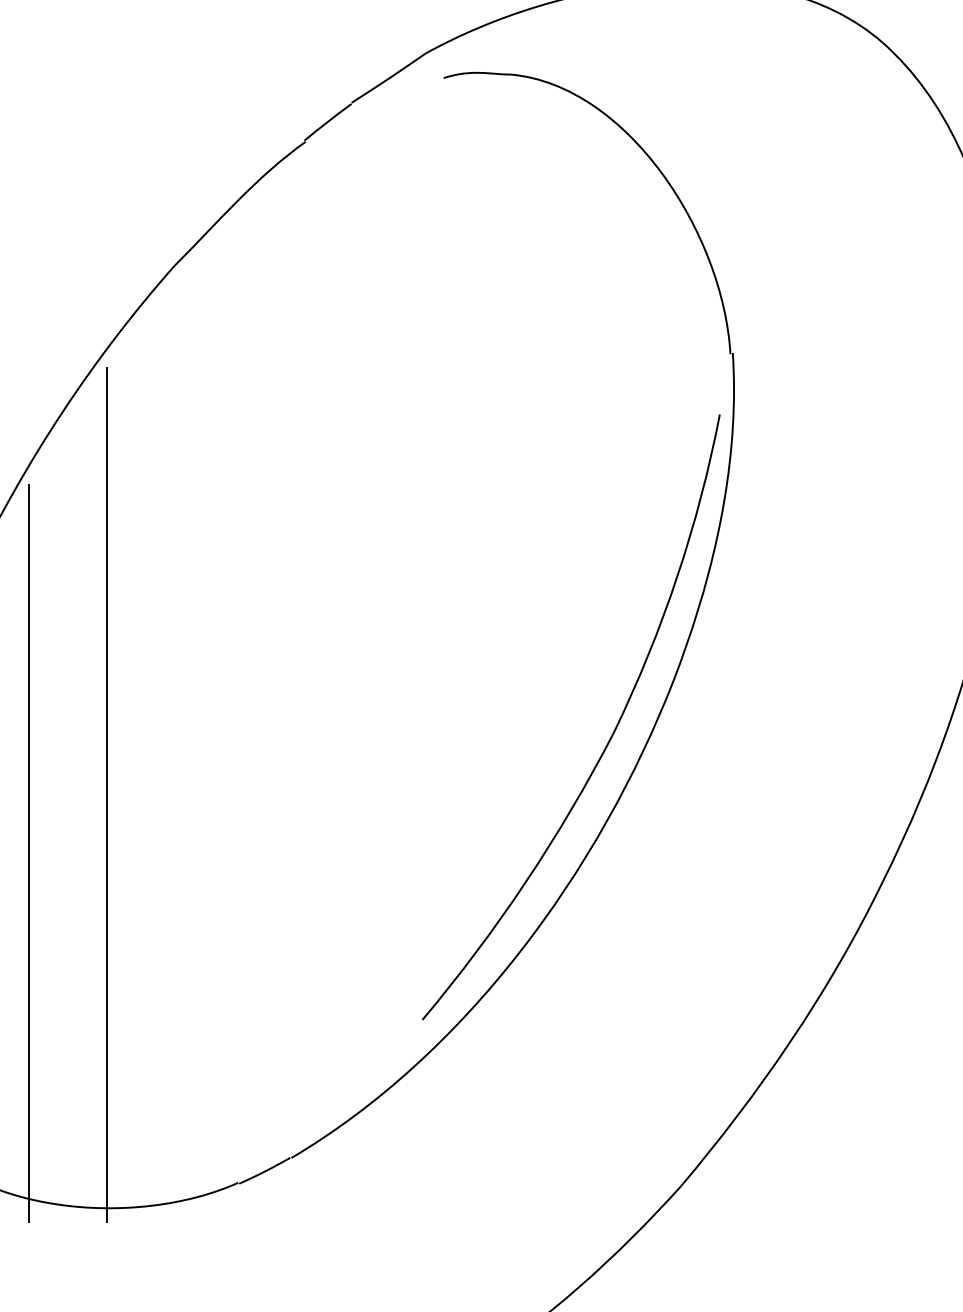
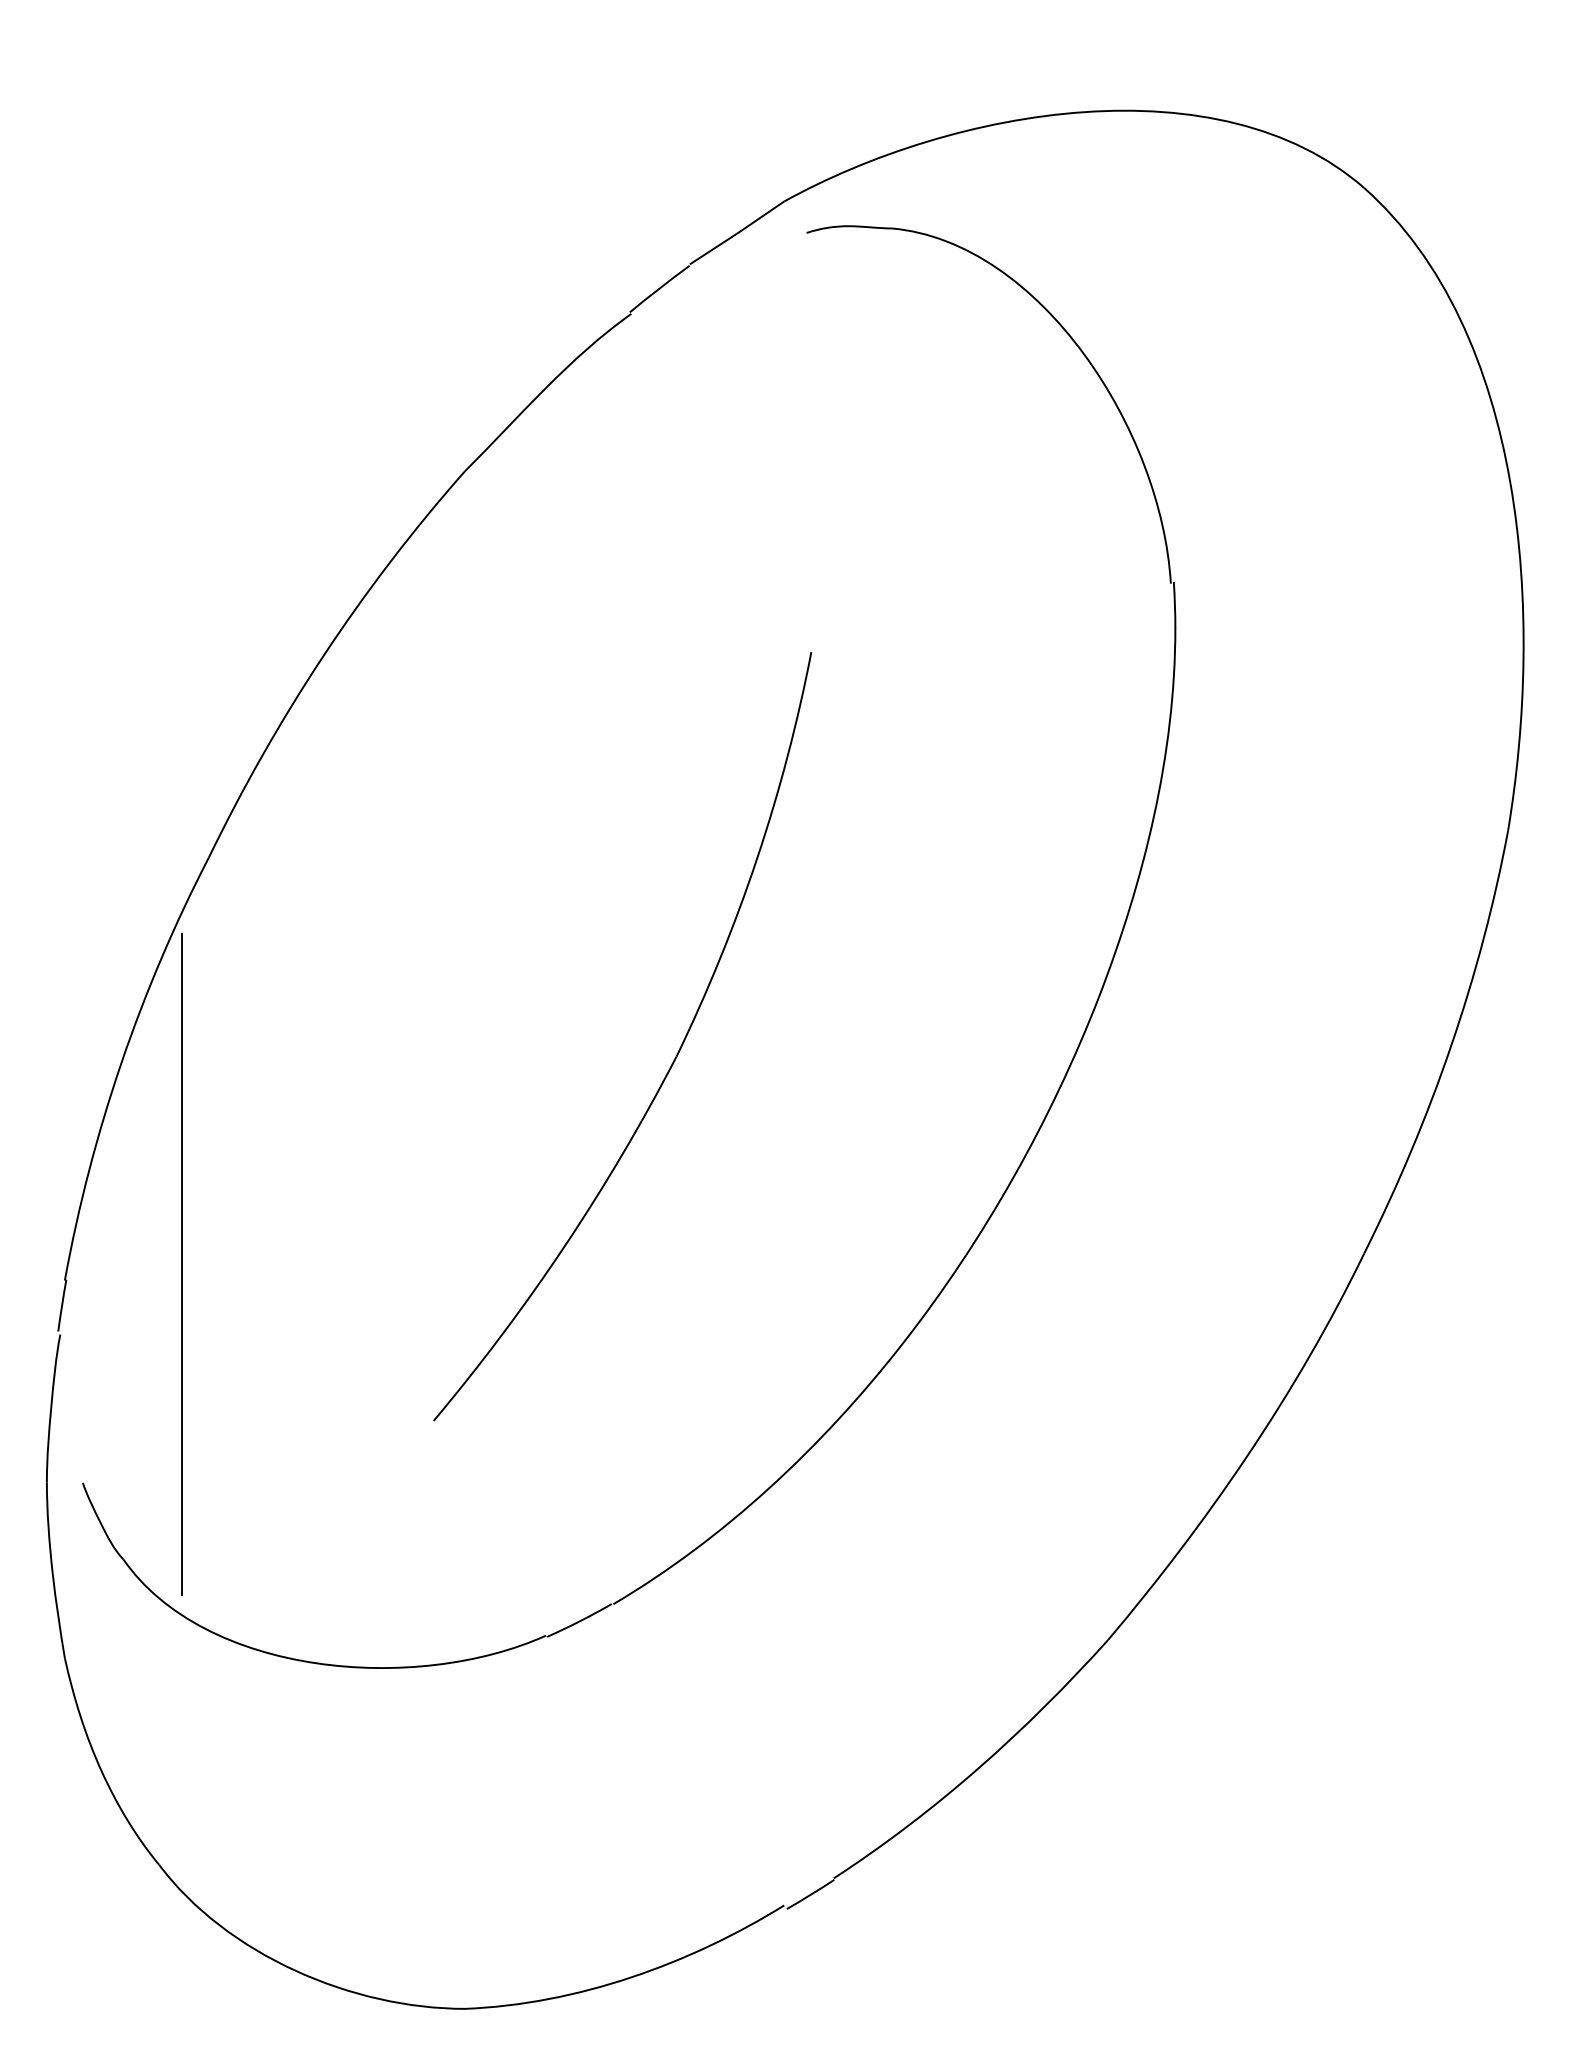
part: (609, 738) -> (671, 1063), moved
line: (107, 795) -> (379, 1143), removed
line: (29, 853) -> (280, 1217), removed

